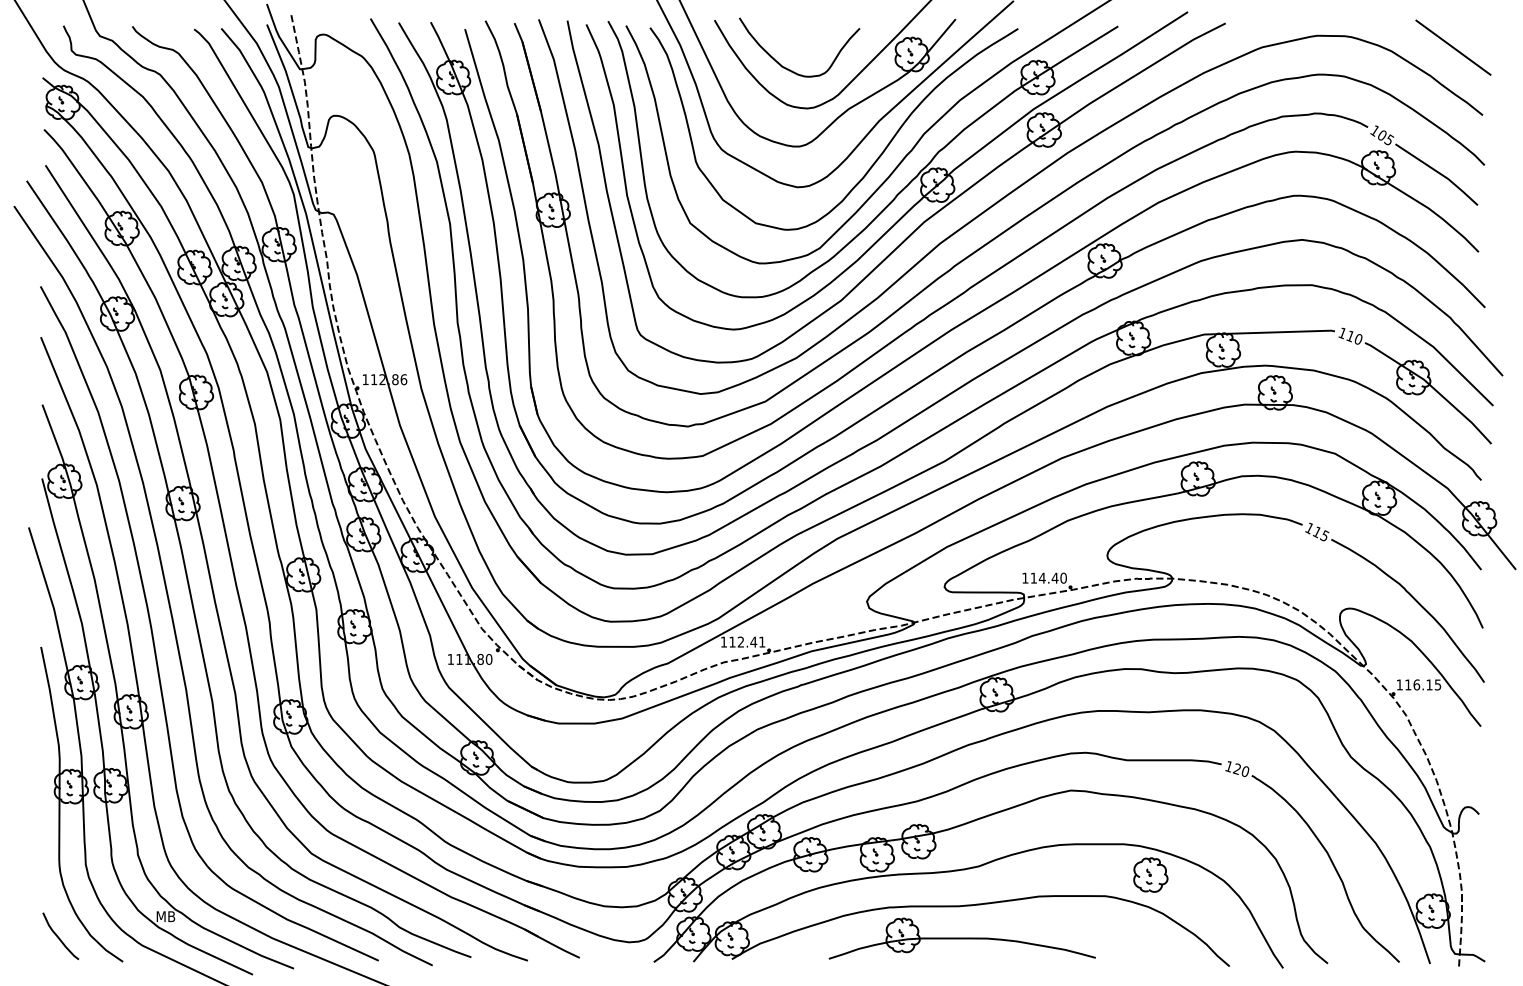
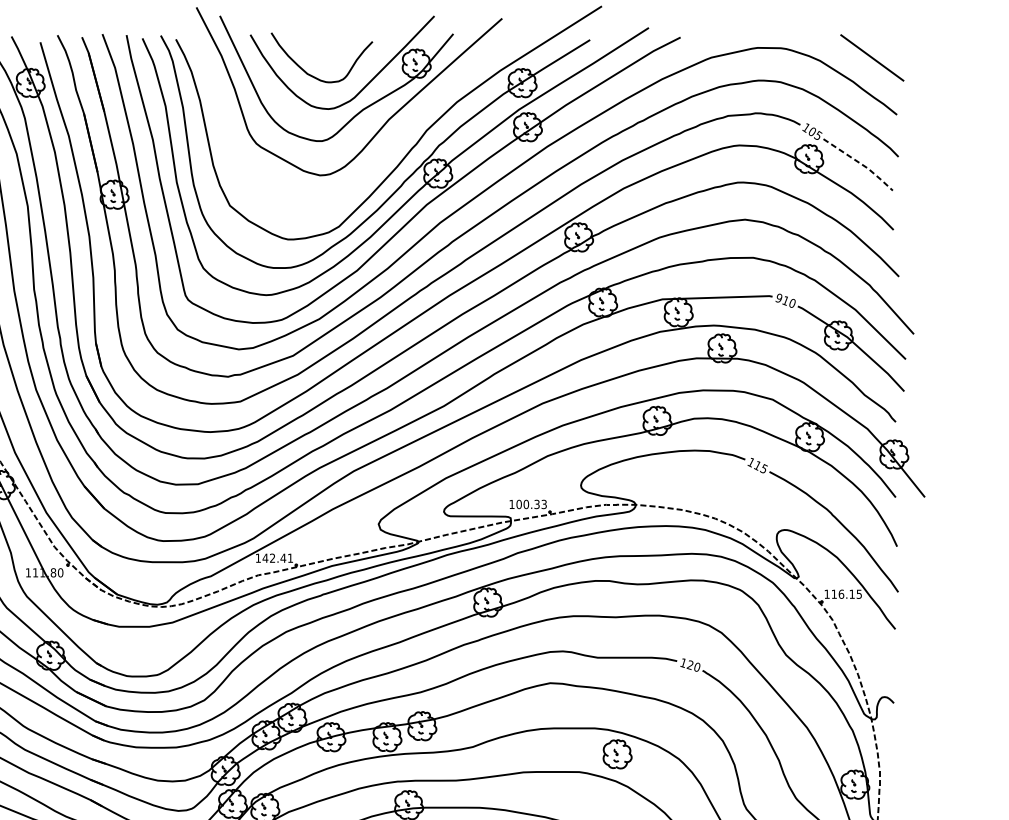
curve: (873, 162) -> (384, 154), removed
line: (1440, 173) -> (861, 163), solid -> dashed
text: (1342, 333) -> (778, 298), 110 -> 910
text: (1048, 577) -> (531, 503), 114.40 -> 100.33
text: (732, 641) -> (265, 557), 112.41 -> 142.41

